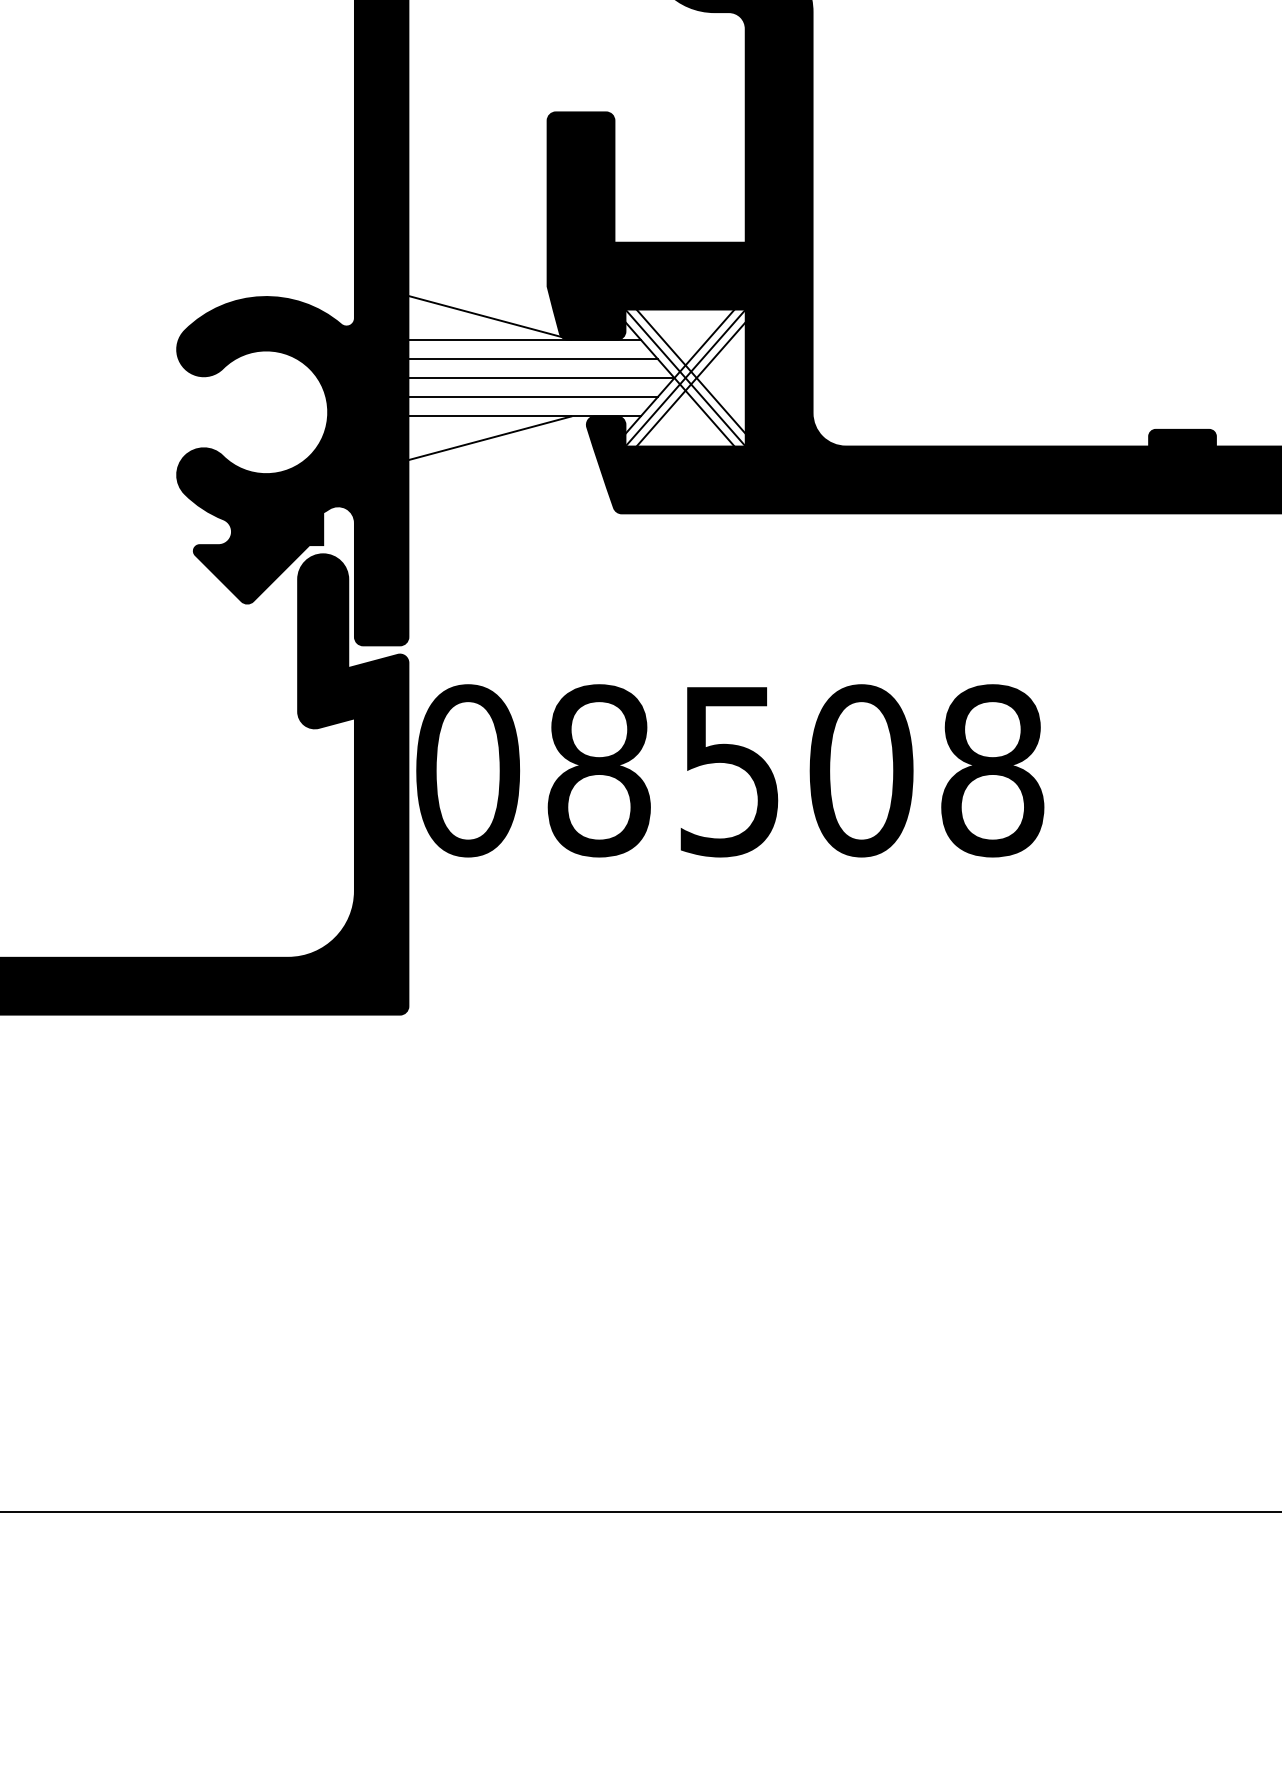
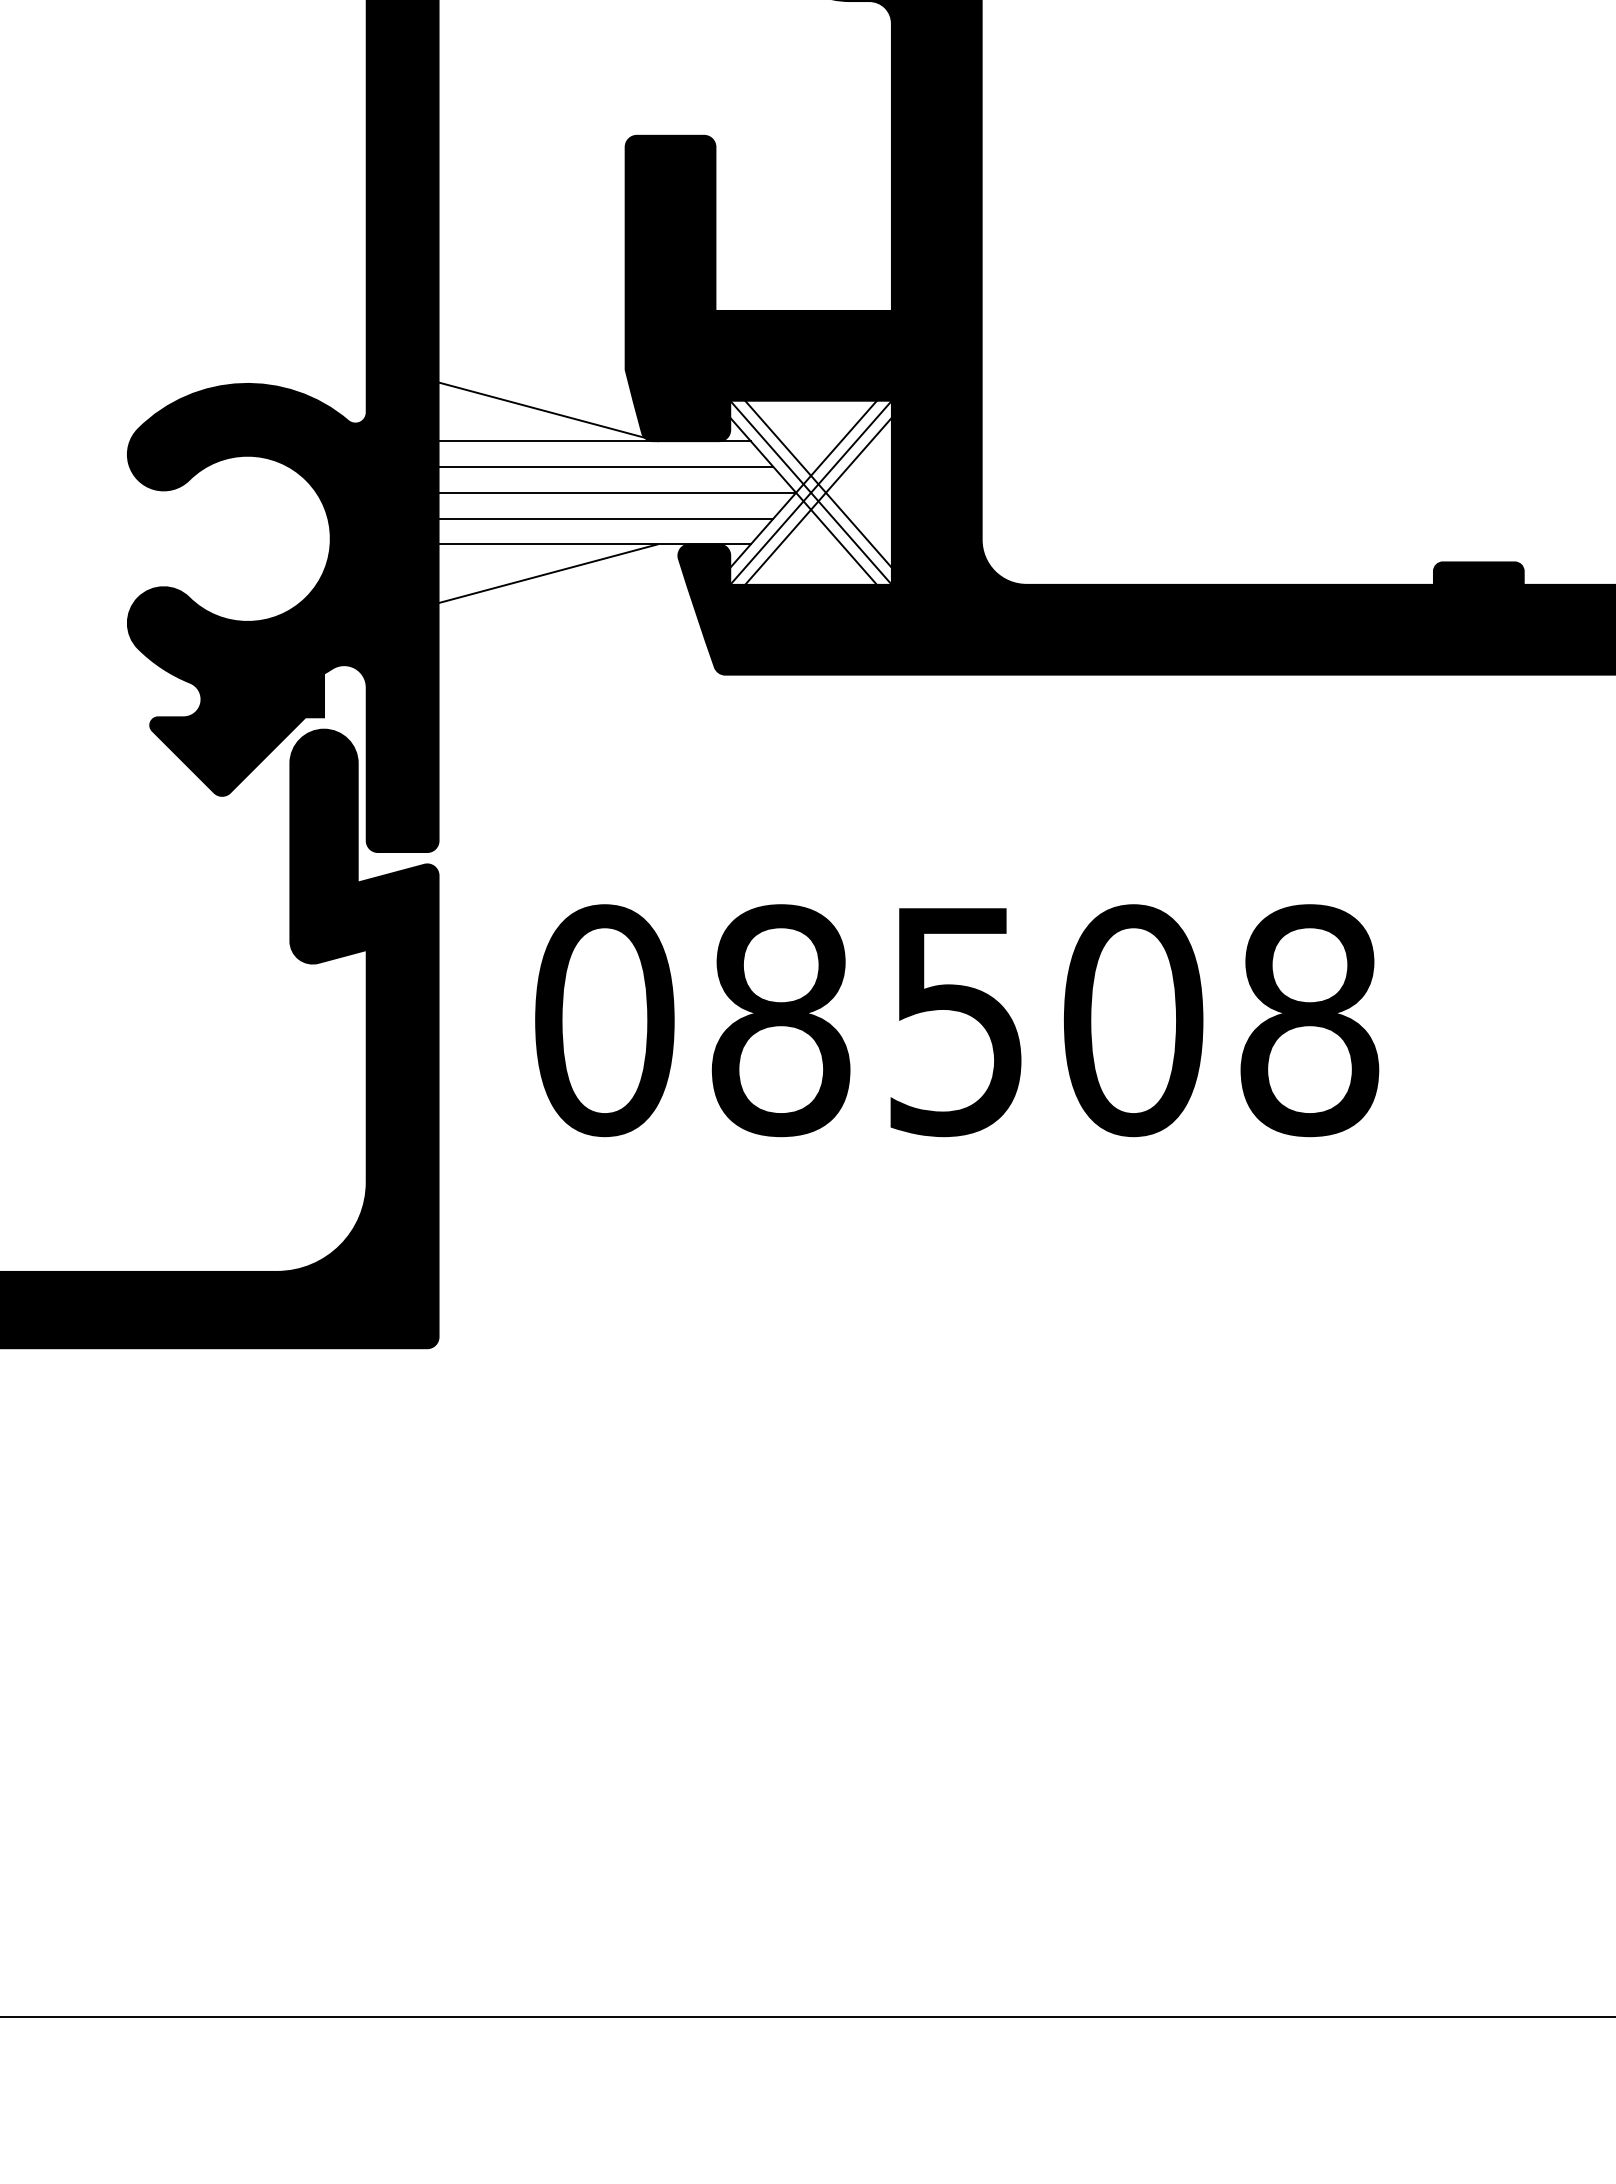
text: (730, 770) -> (957, 1020), moved

